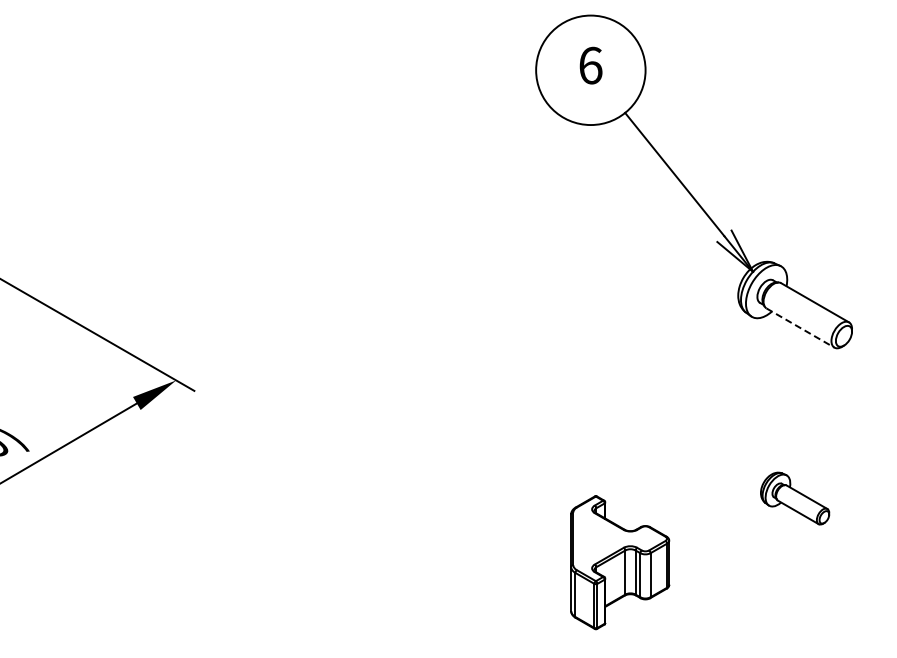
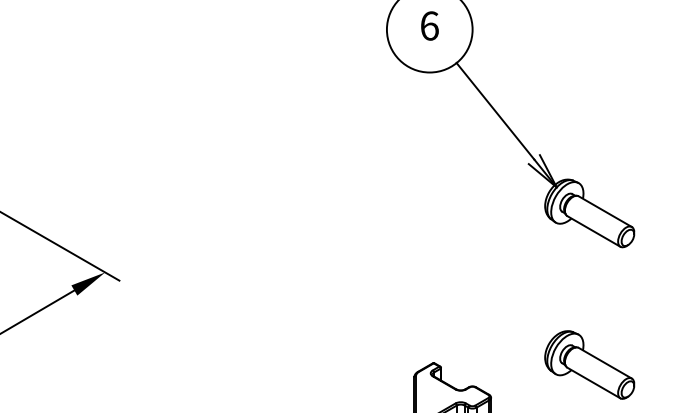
line: (800, 328) -> (593, 231), dashed -> solid
part: (794, 498) -> (589, 364), size x1.67

